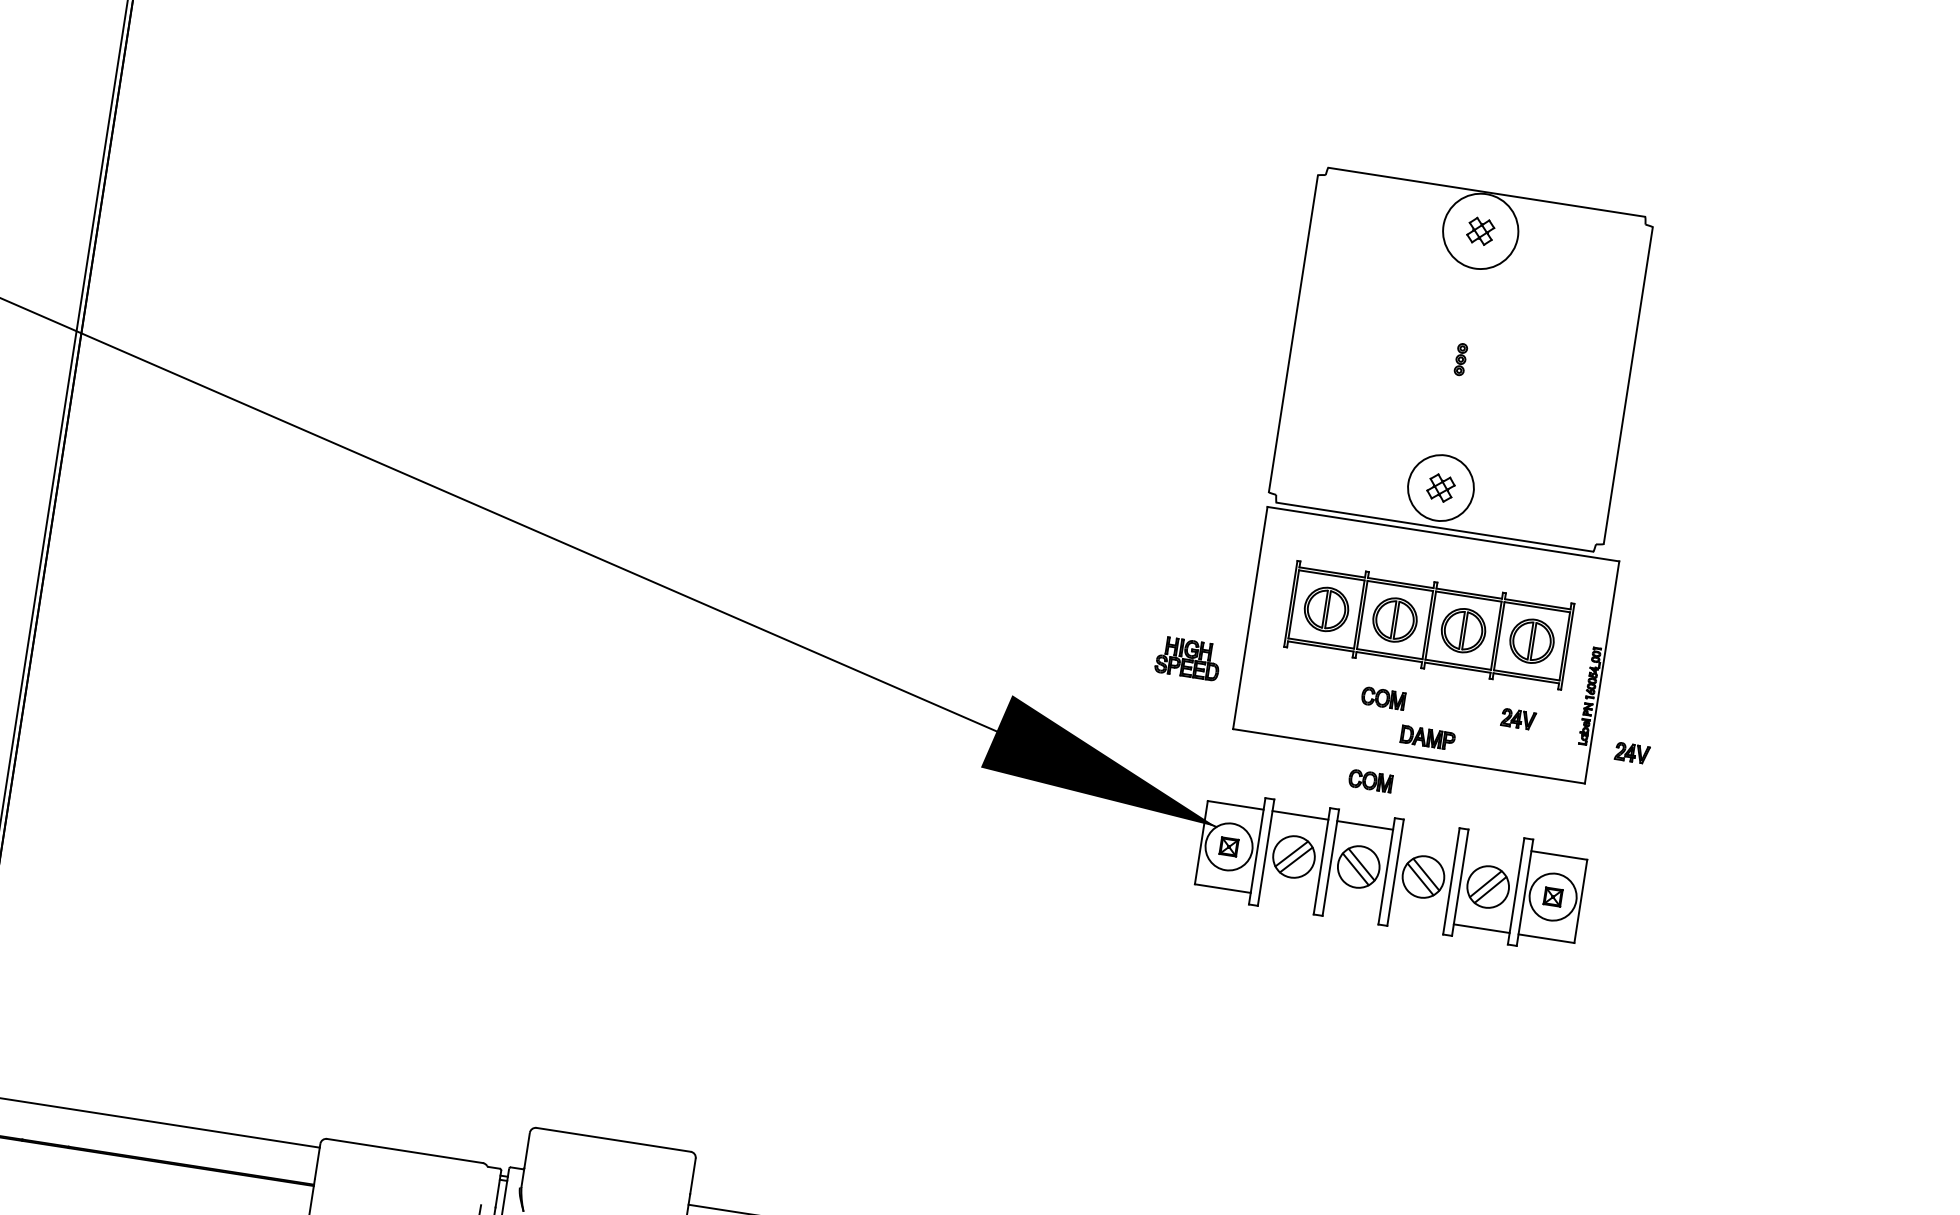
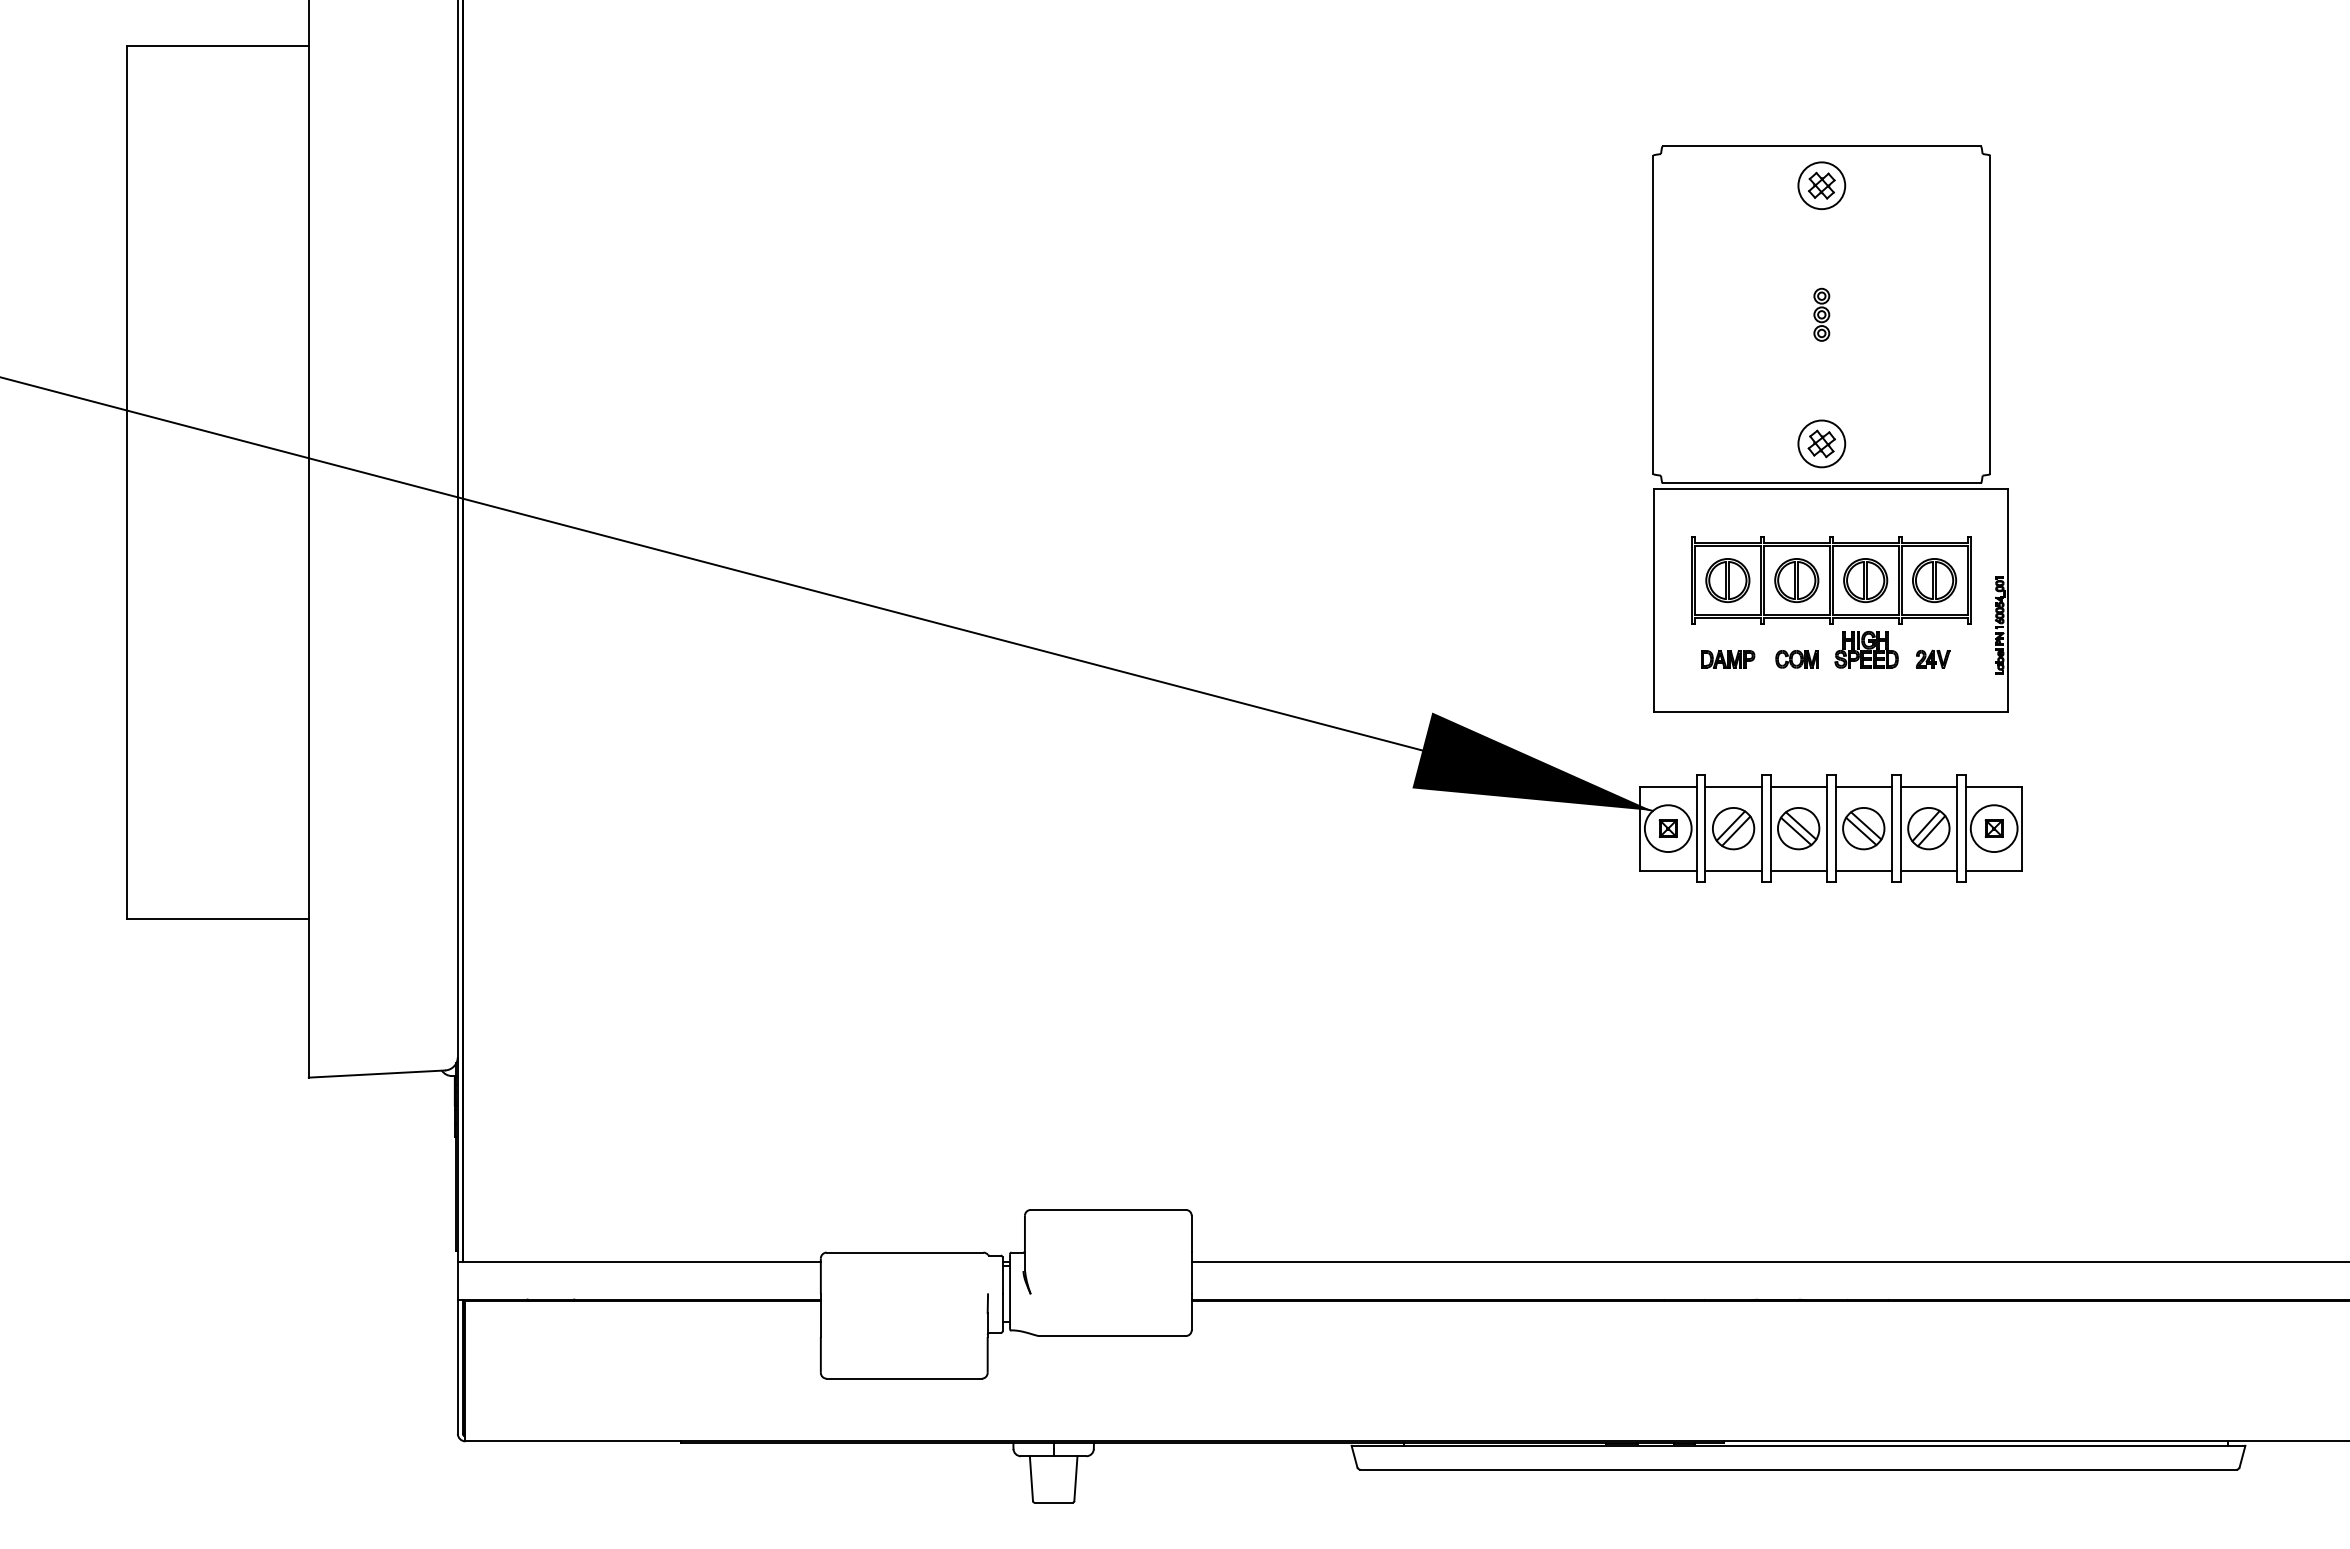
circle: (1480, 231) -> (1821, 185), size x0.62
part: (1460, 359) -> (1821, 314), size x1.67
circle: (1440, 487) -> (1821, 443), size x0.71
part: (1188, 658) -> (1866, 649), moved
part: (1428, 738) -> (1728, 659), moved
part: (1632, 752) -> (2050, 674), removed
part: (1369, 781) -> (1796, 742), removed
line: (1429, 835) -> (1863, 786), added
line: (1494, 845) -> (1928, 786), added
line: (1287, 898) -> (1733, 870), added
line: (1352, 908) -> (1798, 870), added
line: (1416, 918) -> (1863, 870), added

